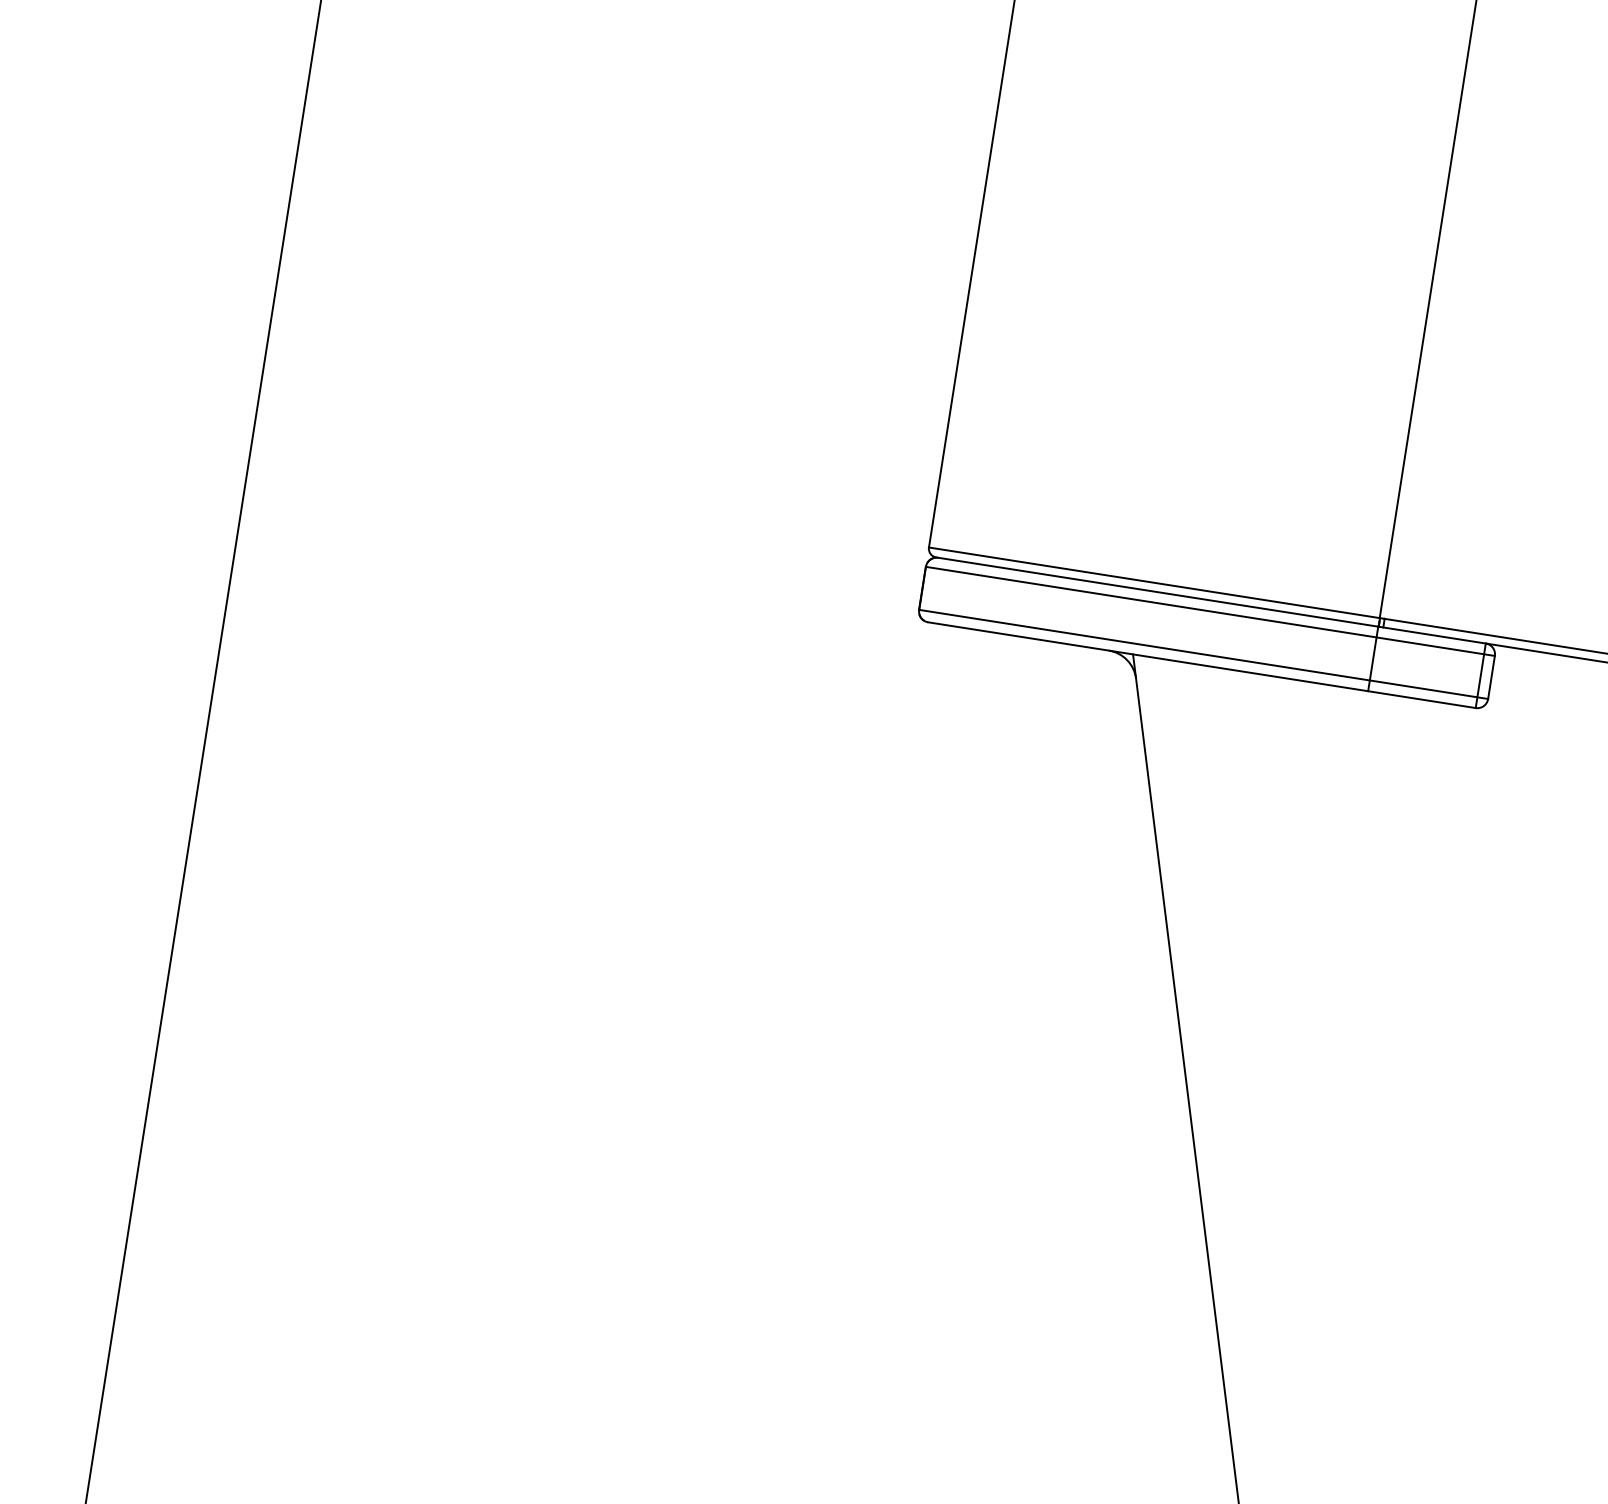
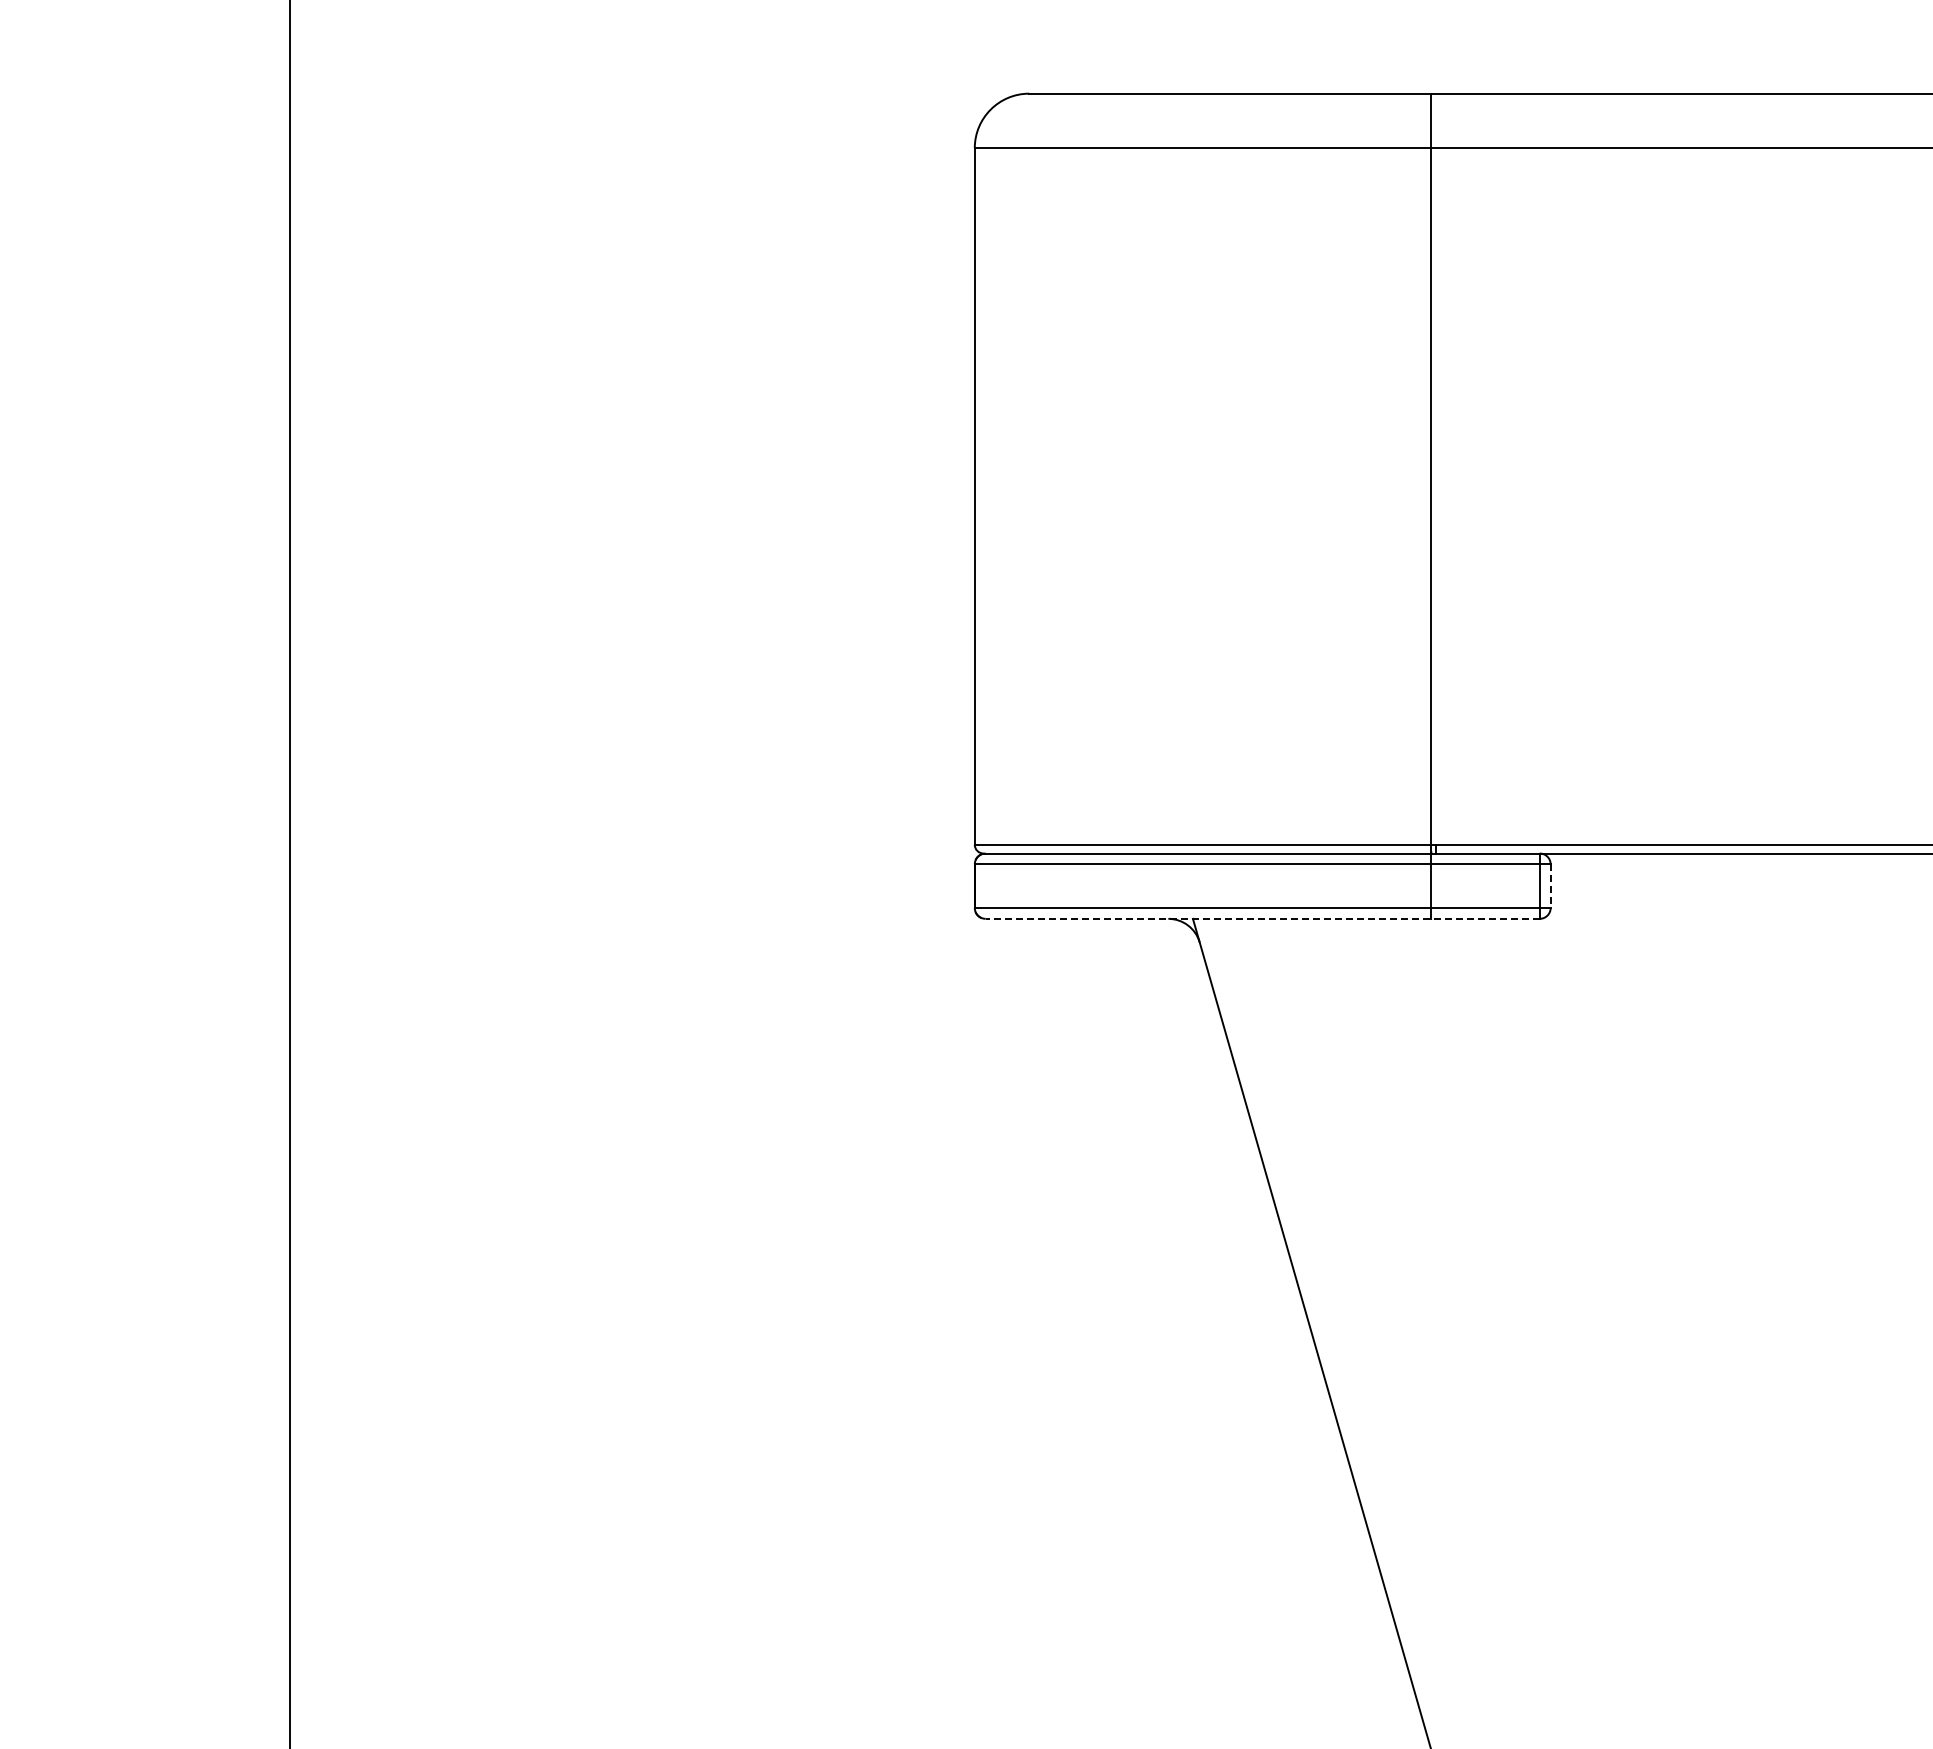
line: (1201, 664) -> (1262, 918), solid -> dashed
line: (1491, 677) -> (1550, 886), solid -> dashed

